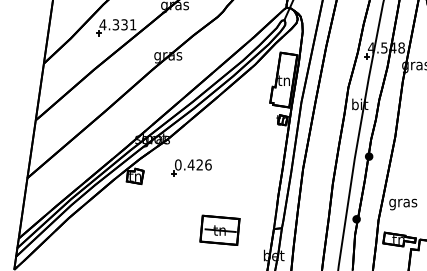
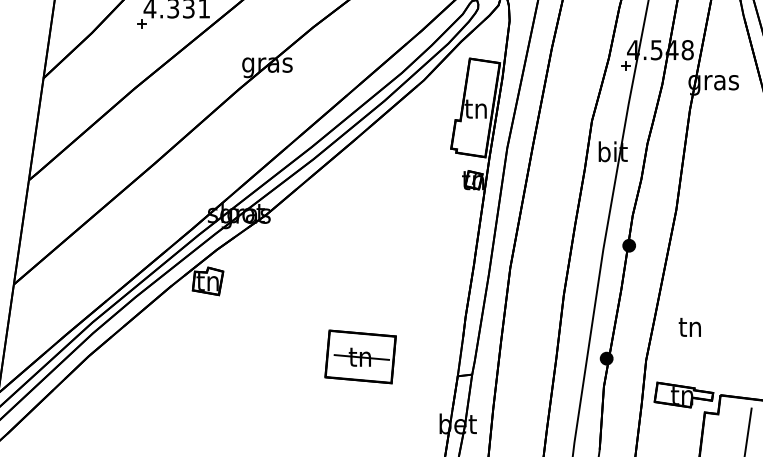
part: (191, 167) -> (309, 265), removed
text: (403, 203) -> (691, 330), gras -> tn
part: (219, 229) -> (359, 355), moved

